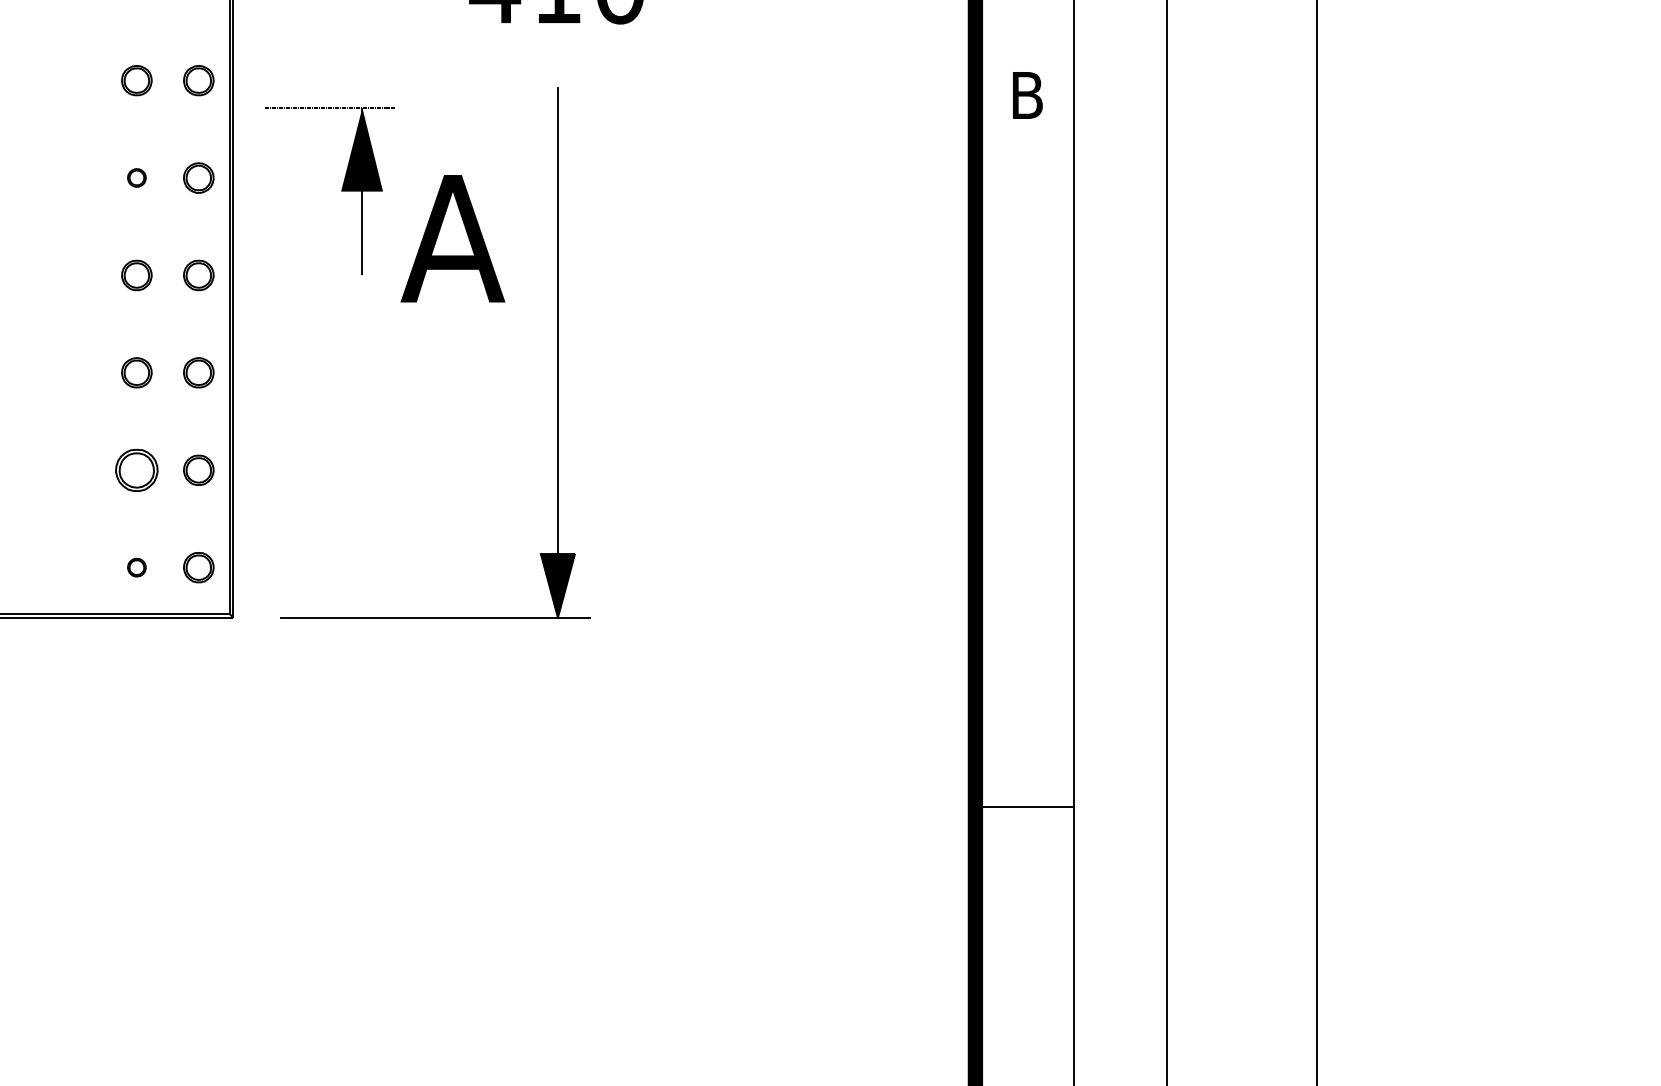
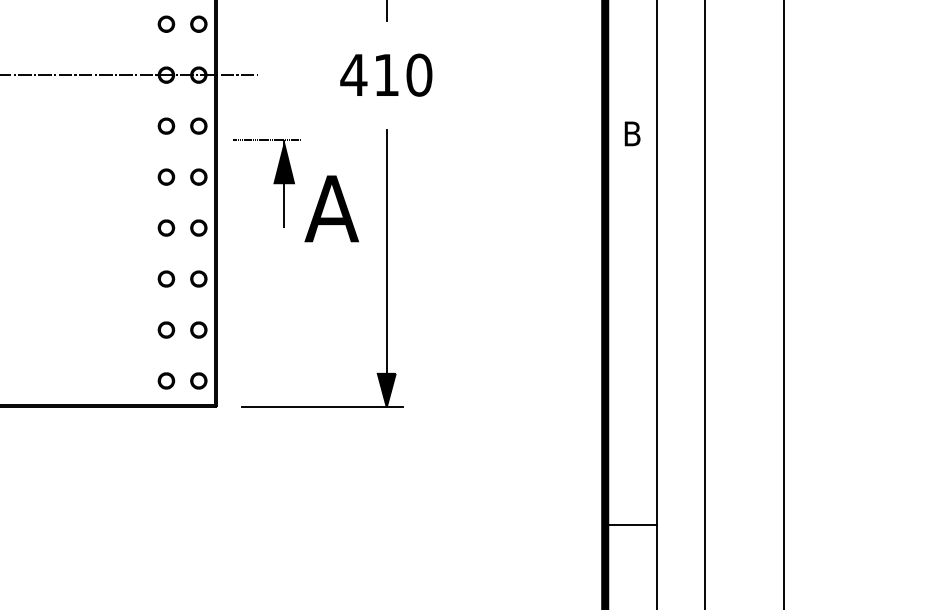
part: (137, 176) -> (166, 176), size x1.67
part: (137, 469) -> (166, 329), size x0.71
part: (137, 566) -> (166, 380), size x1.67
line: (1025, 807) -> (631, 525), moved

